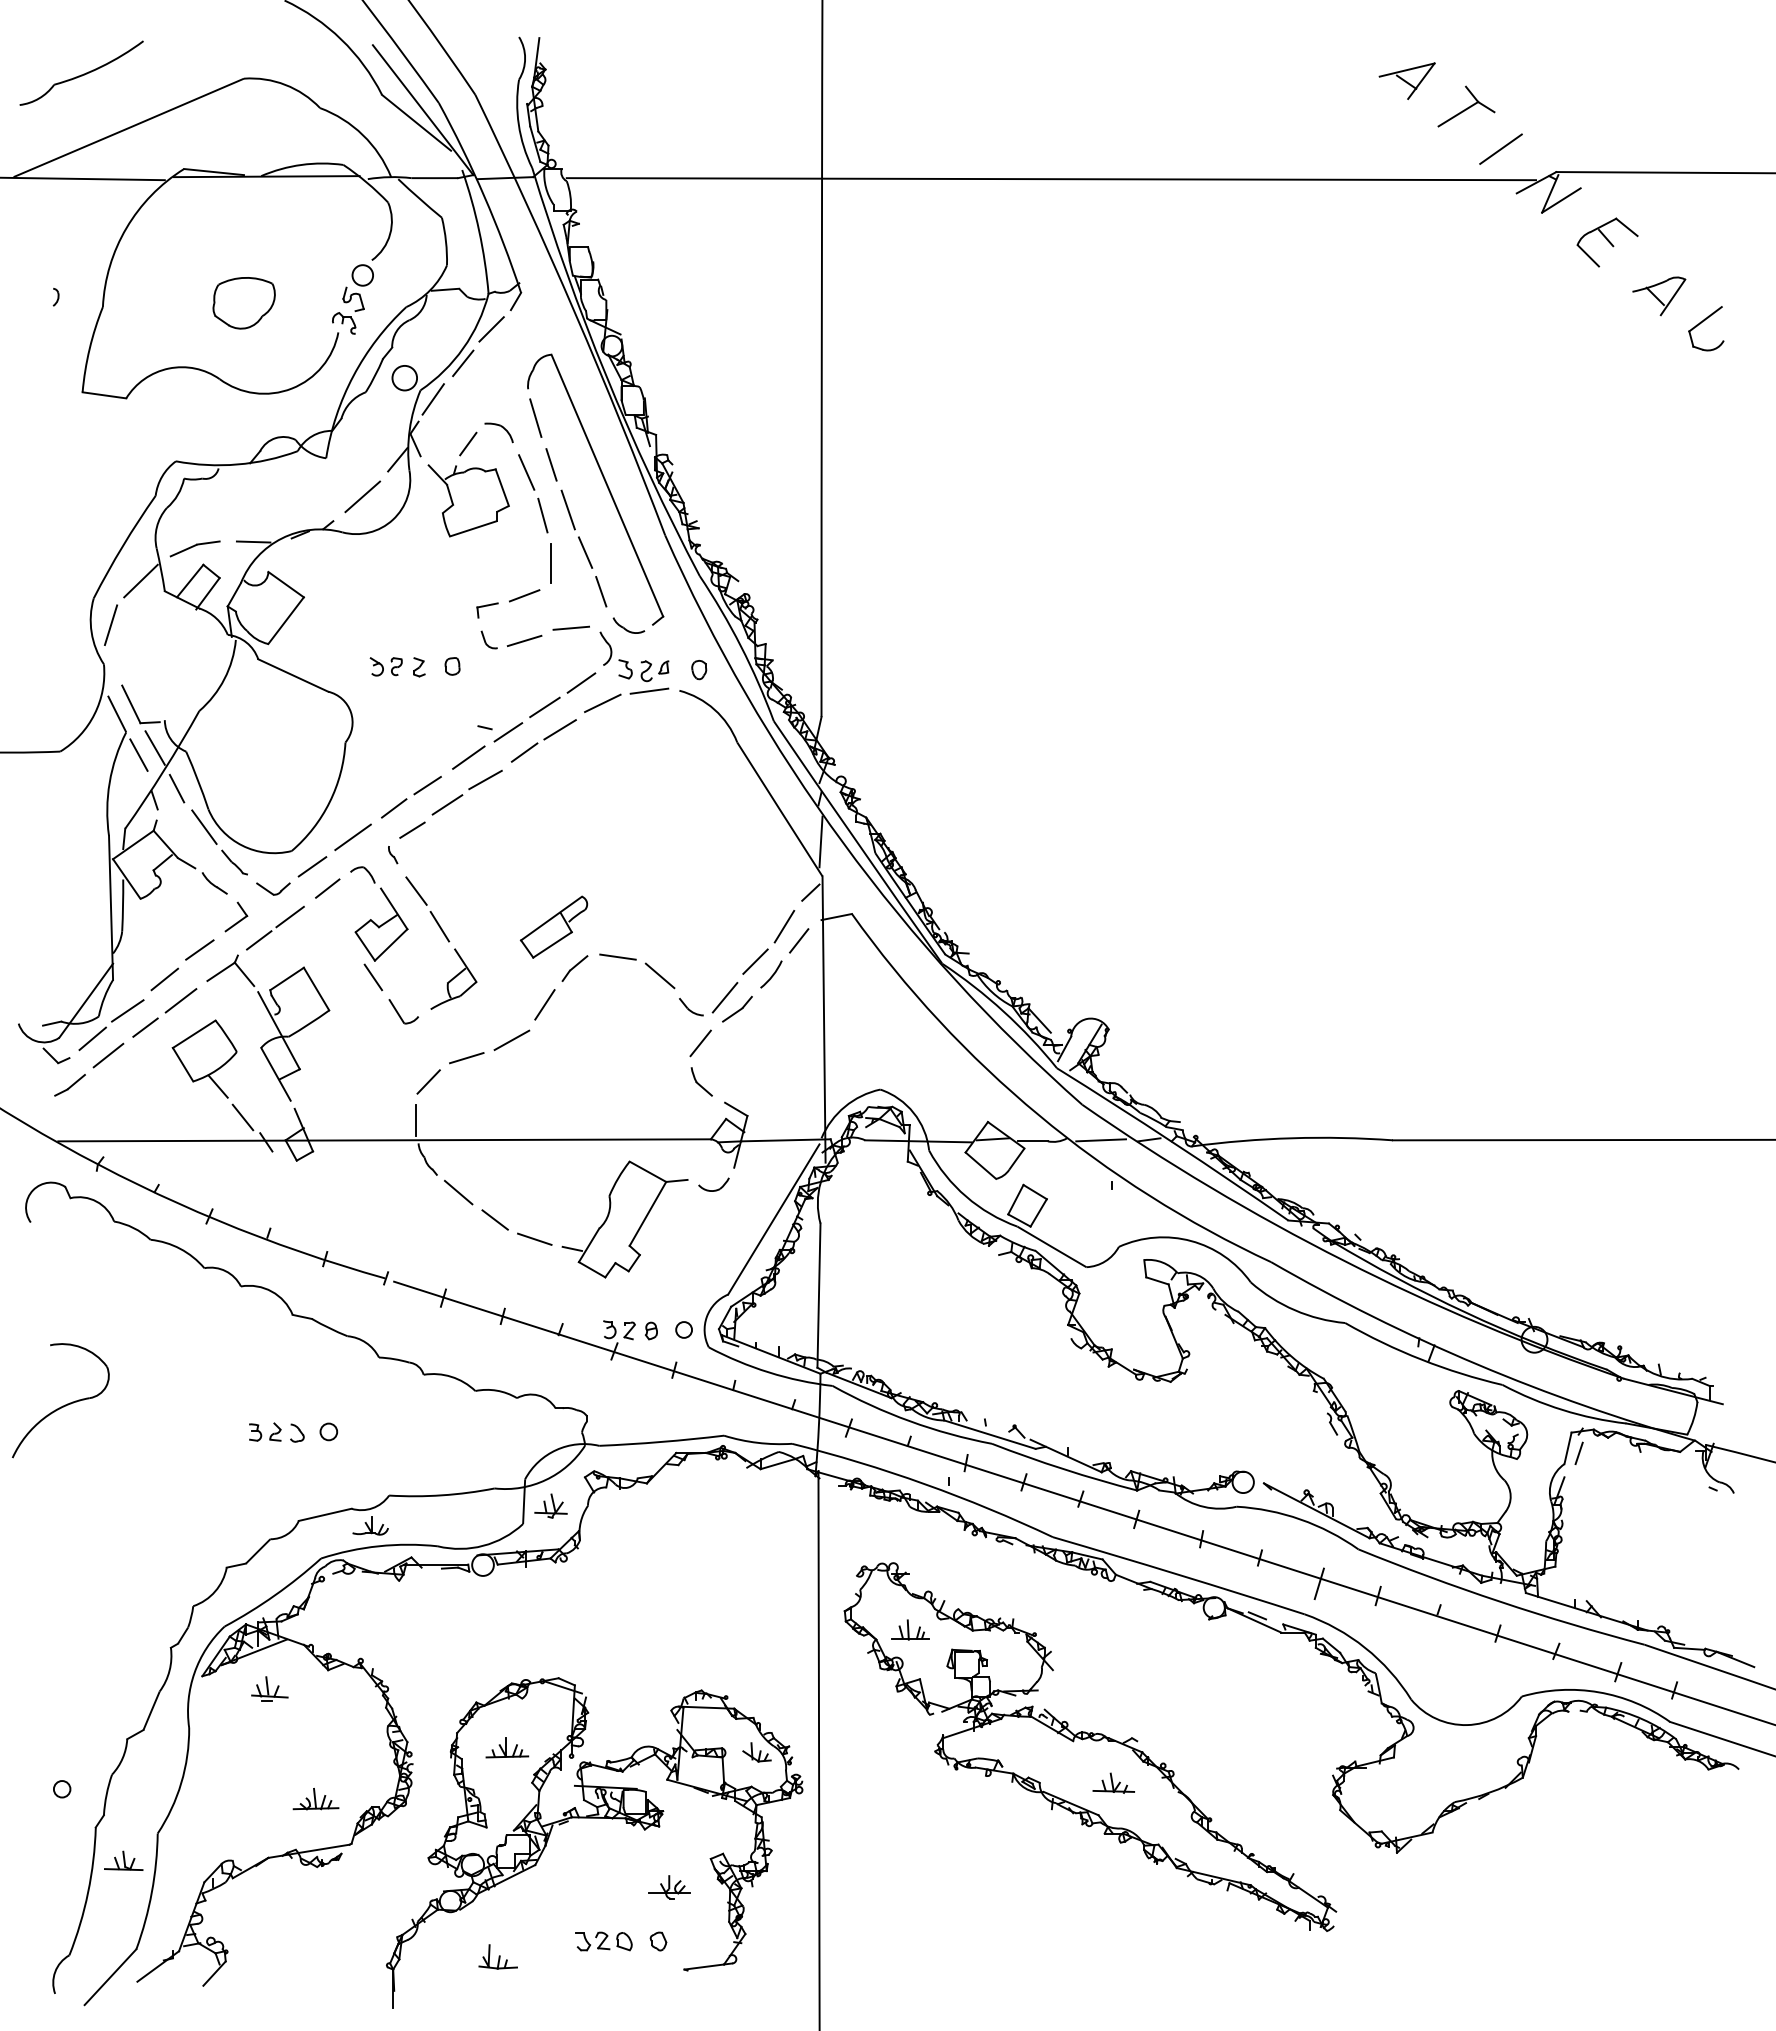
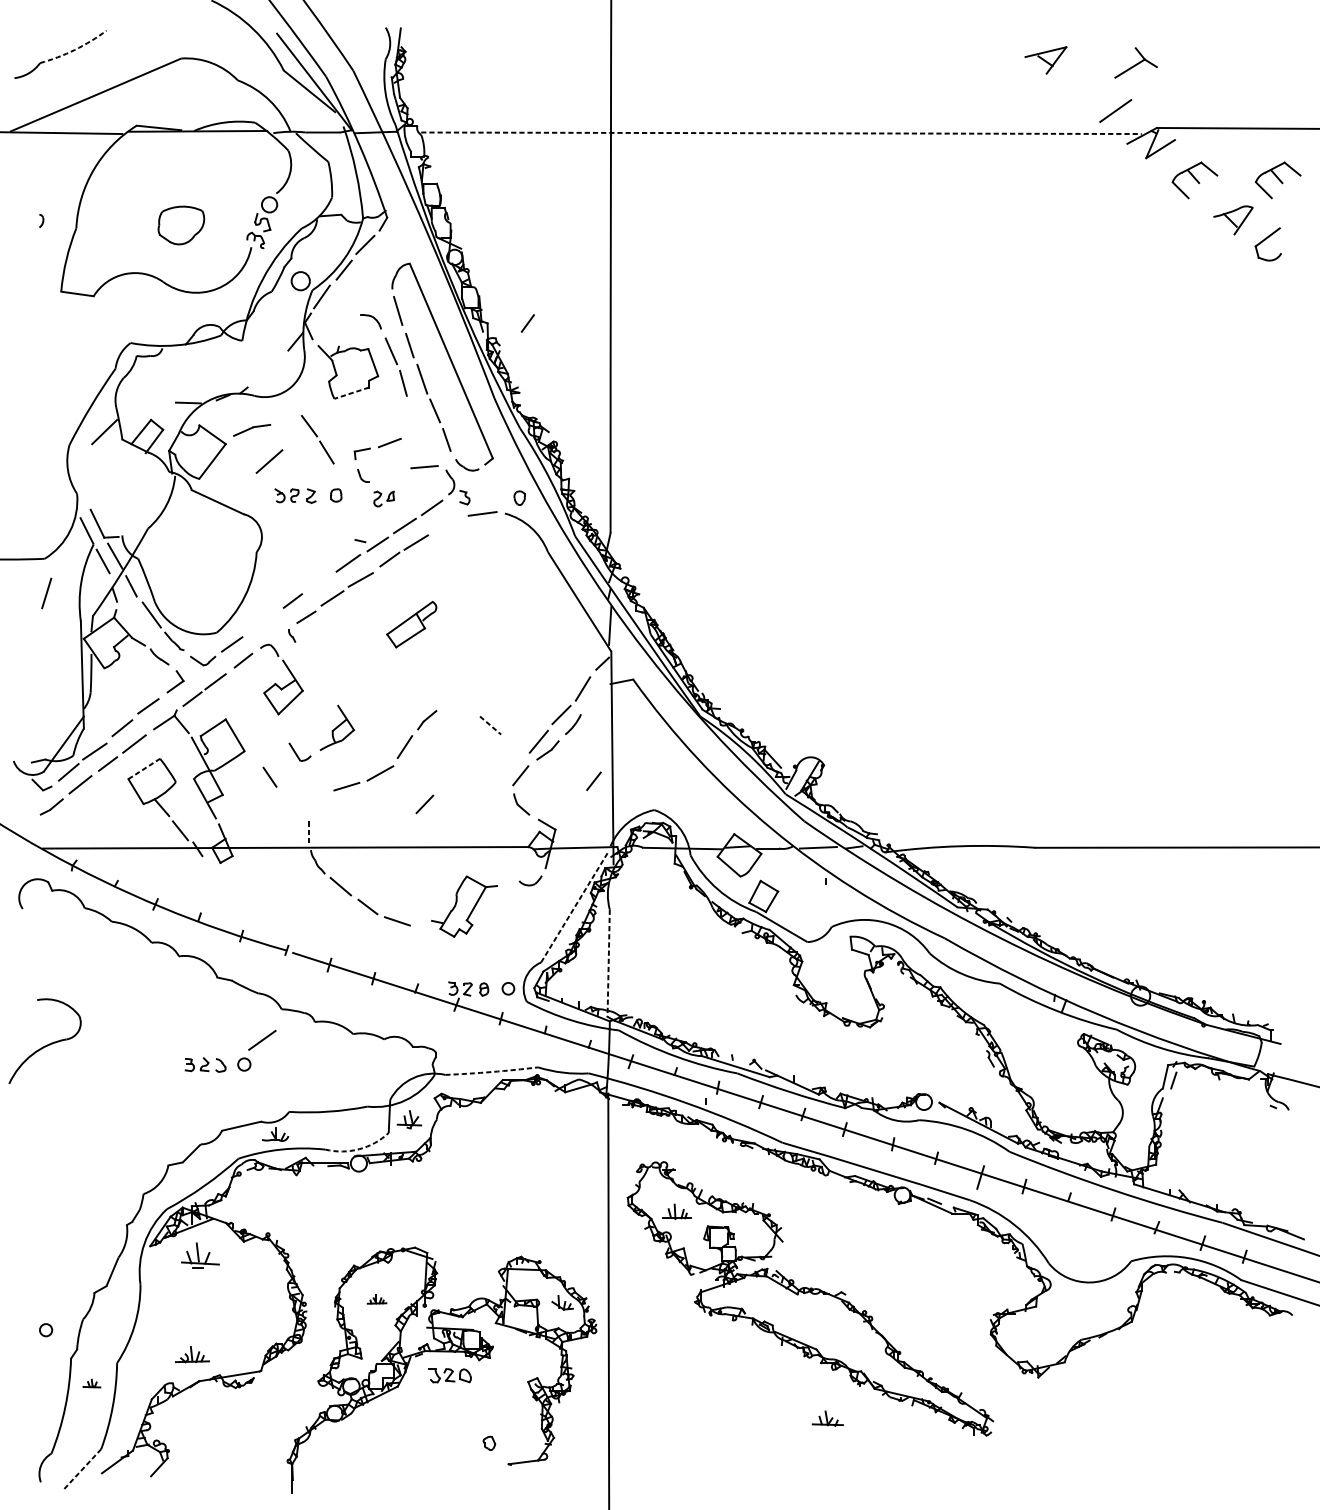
arc: (100, 67) -> (74, 50), solid -> dashed
part: (1466, 106) -> (1136, 62), moved
line: (1051, 179) -> (781, 133), solid -> dashed
part: (1719, 242) -> (1278, 180), added
line: (468, 443) -> (528, 323), moved
line: (362, 496) -> (269, 461), moved
line: (473, 528) -> (351, 392), solid -> dashed
part: (194, 548) -> (251, 430), moved
line: (550, 563) -> (409, 418), removed
line: (111, 624) -> (47, 592), moved
line: (524, 640) -> (389, 476), removed
part: (654, 671) -> (383, 499), moved
line: (602, 703) -> (447, 523), removed
line: (427, 785) -> (317, 584), removed
line: (352, 837) -> (261, 1040), moved
part: (427, 909) -> (317, 439), moved
part: (553, 926) -> (411, 624), moved
line: (799, 940) -> (594, 781), moved
line: (617, 956) -> (458, 711), removed
line: (660, 975) -> (490, 725), solid -> dashed
line: (373, 977) -> (270, 777), moved
part: (691, 1007) -> (513, 749), removed
line: (194, 1034) -> (144, 769), solid -> dashed
line: (428, 1081) -> (424, 804), moved
line: (415, 1120) -> (308, 833), solid -> dashed
part: (624, 1219) -> (464, 906), size x0.7
line: (773, 1219) -> (574, 906), solid -> dashed
line: (818, 1296) -> (608, 963), solid -> dashed
arc: (661, 1441) -> (491, 1071), solid -> dashed
arc: (483, 1545) -> (359, 1149), solid -> dashed
part: (269, 1688) -> (200, 1255), size x1.4
part: (507, 1747) -> (377, 1299), size x0.6
part: (1113, 1782) -> (827, 1418), moved
part: (315, 1799) -> (192, 1354), moved
part: (123, 1860) -> (91, 1383), size x0.6
part: (669, 1887) -> (497, 1403), removed
part: (603, 1941) -> (449, 1375), moved
part: (497, 1956) -> (369, 1454), removed
line: (110, 1977) -> (82, 1470), solid -> dashed

